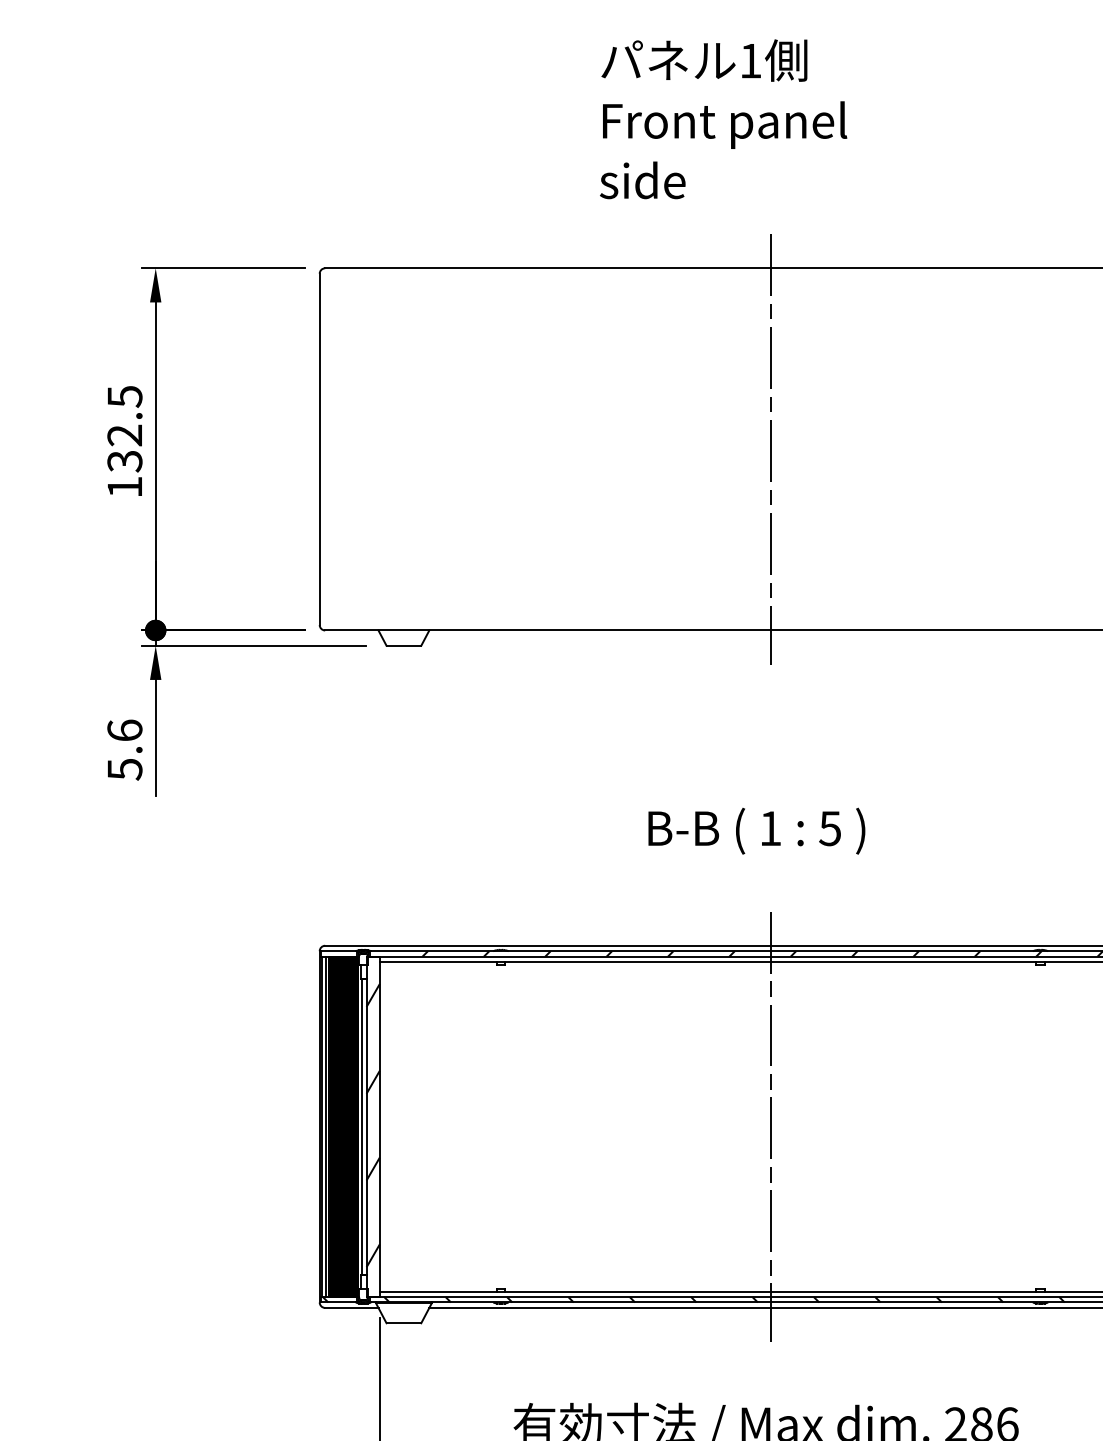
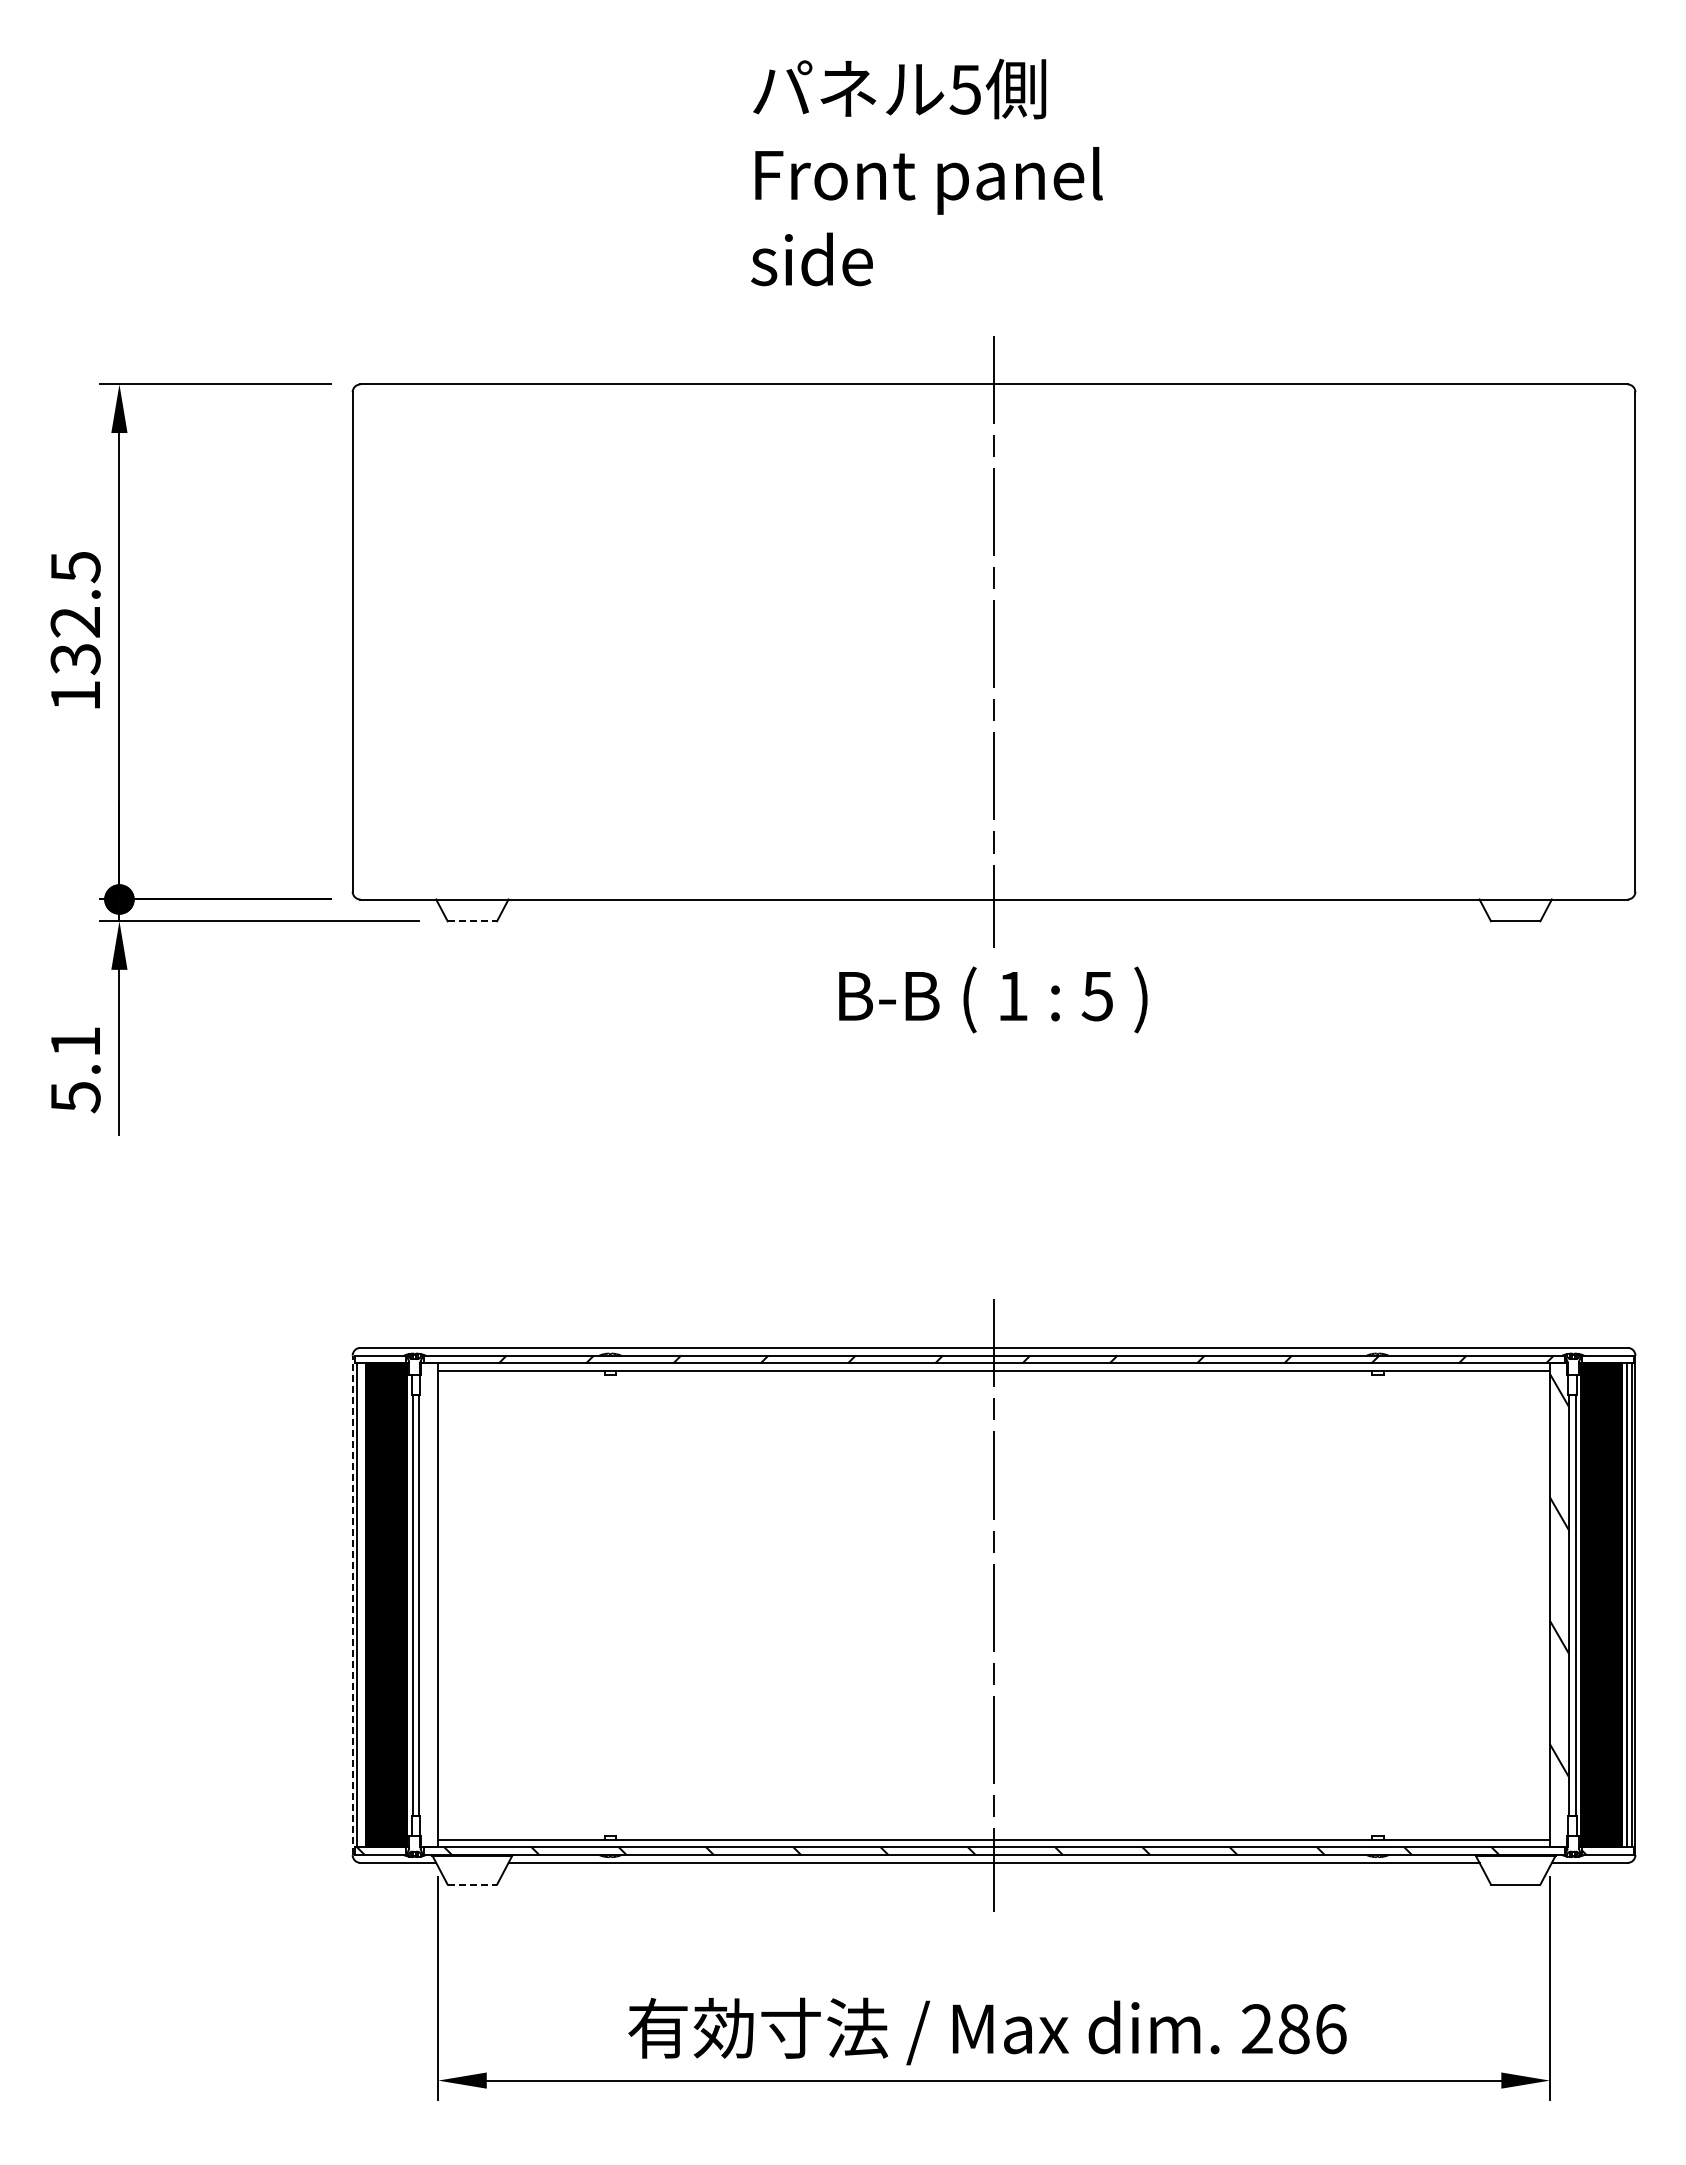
text: (749, 60) -> (964, 89), 1 -> 5
line: (403, 645) -> (472, 921), solid -> dashed
text: (124, 730) -> (75, 1041), 5.6 -> 5.1
text: (757, 830) -> (993, 999), moved
hatch: (373, 1125) -> (428, 1603), removed
line: (319, 1126) -> (352, 1605), solid -> dashed
line: (325, 1126) -> (361, 1605), removed
line: (403, 1323) -> (472, 1884), solid -> dashed

